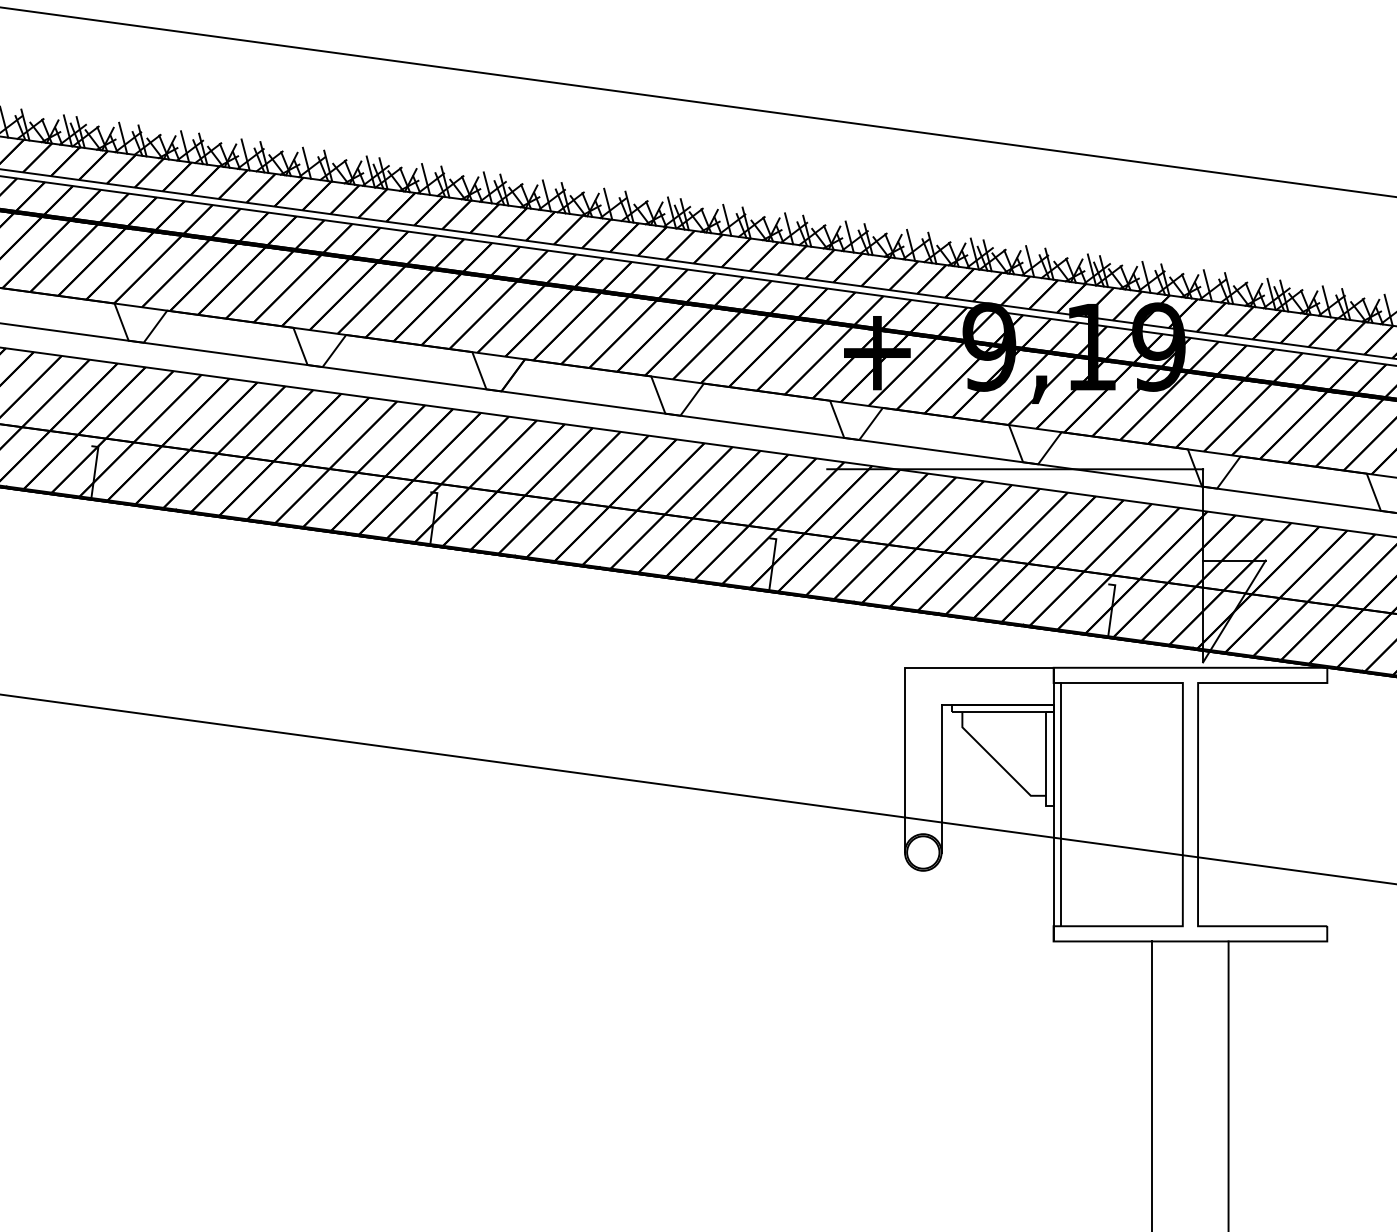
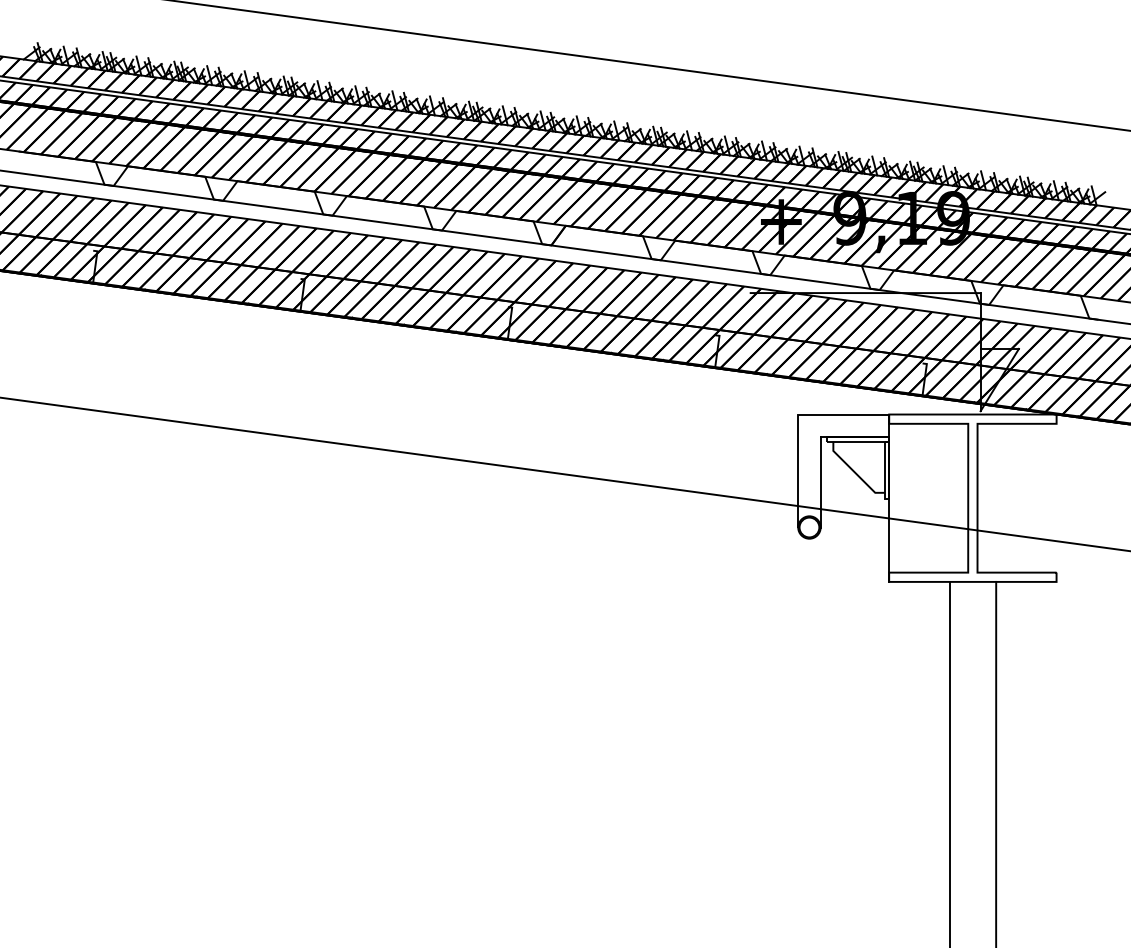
line: (1060, 803) -> (893, 497), removed

